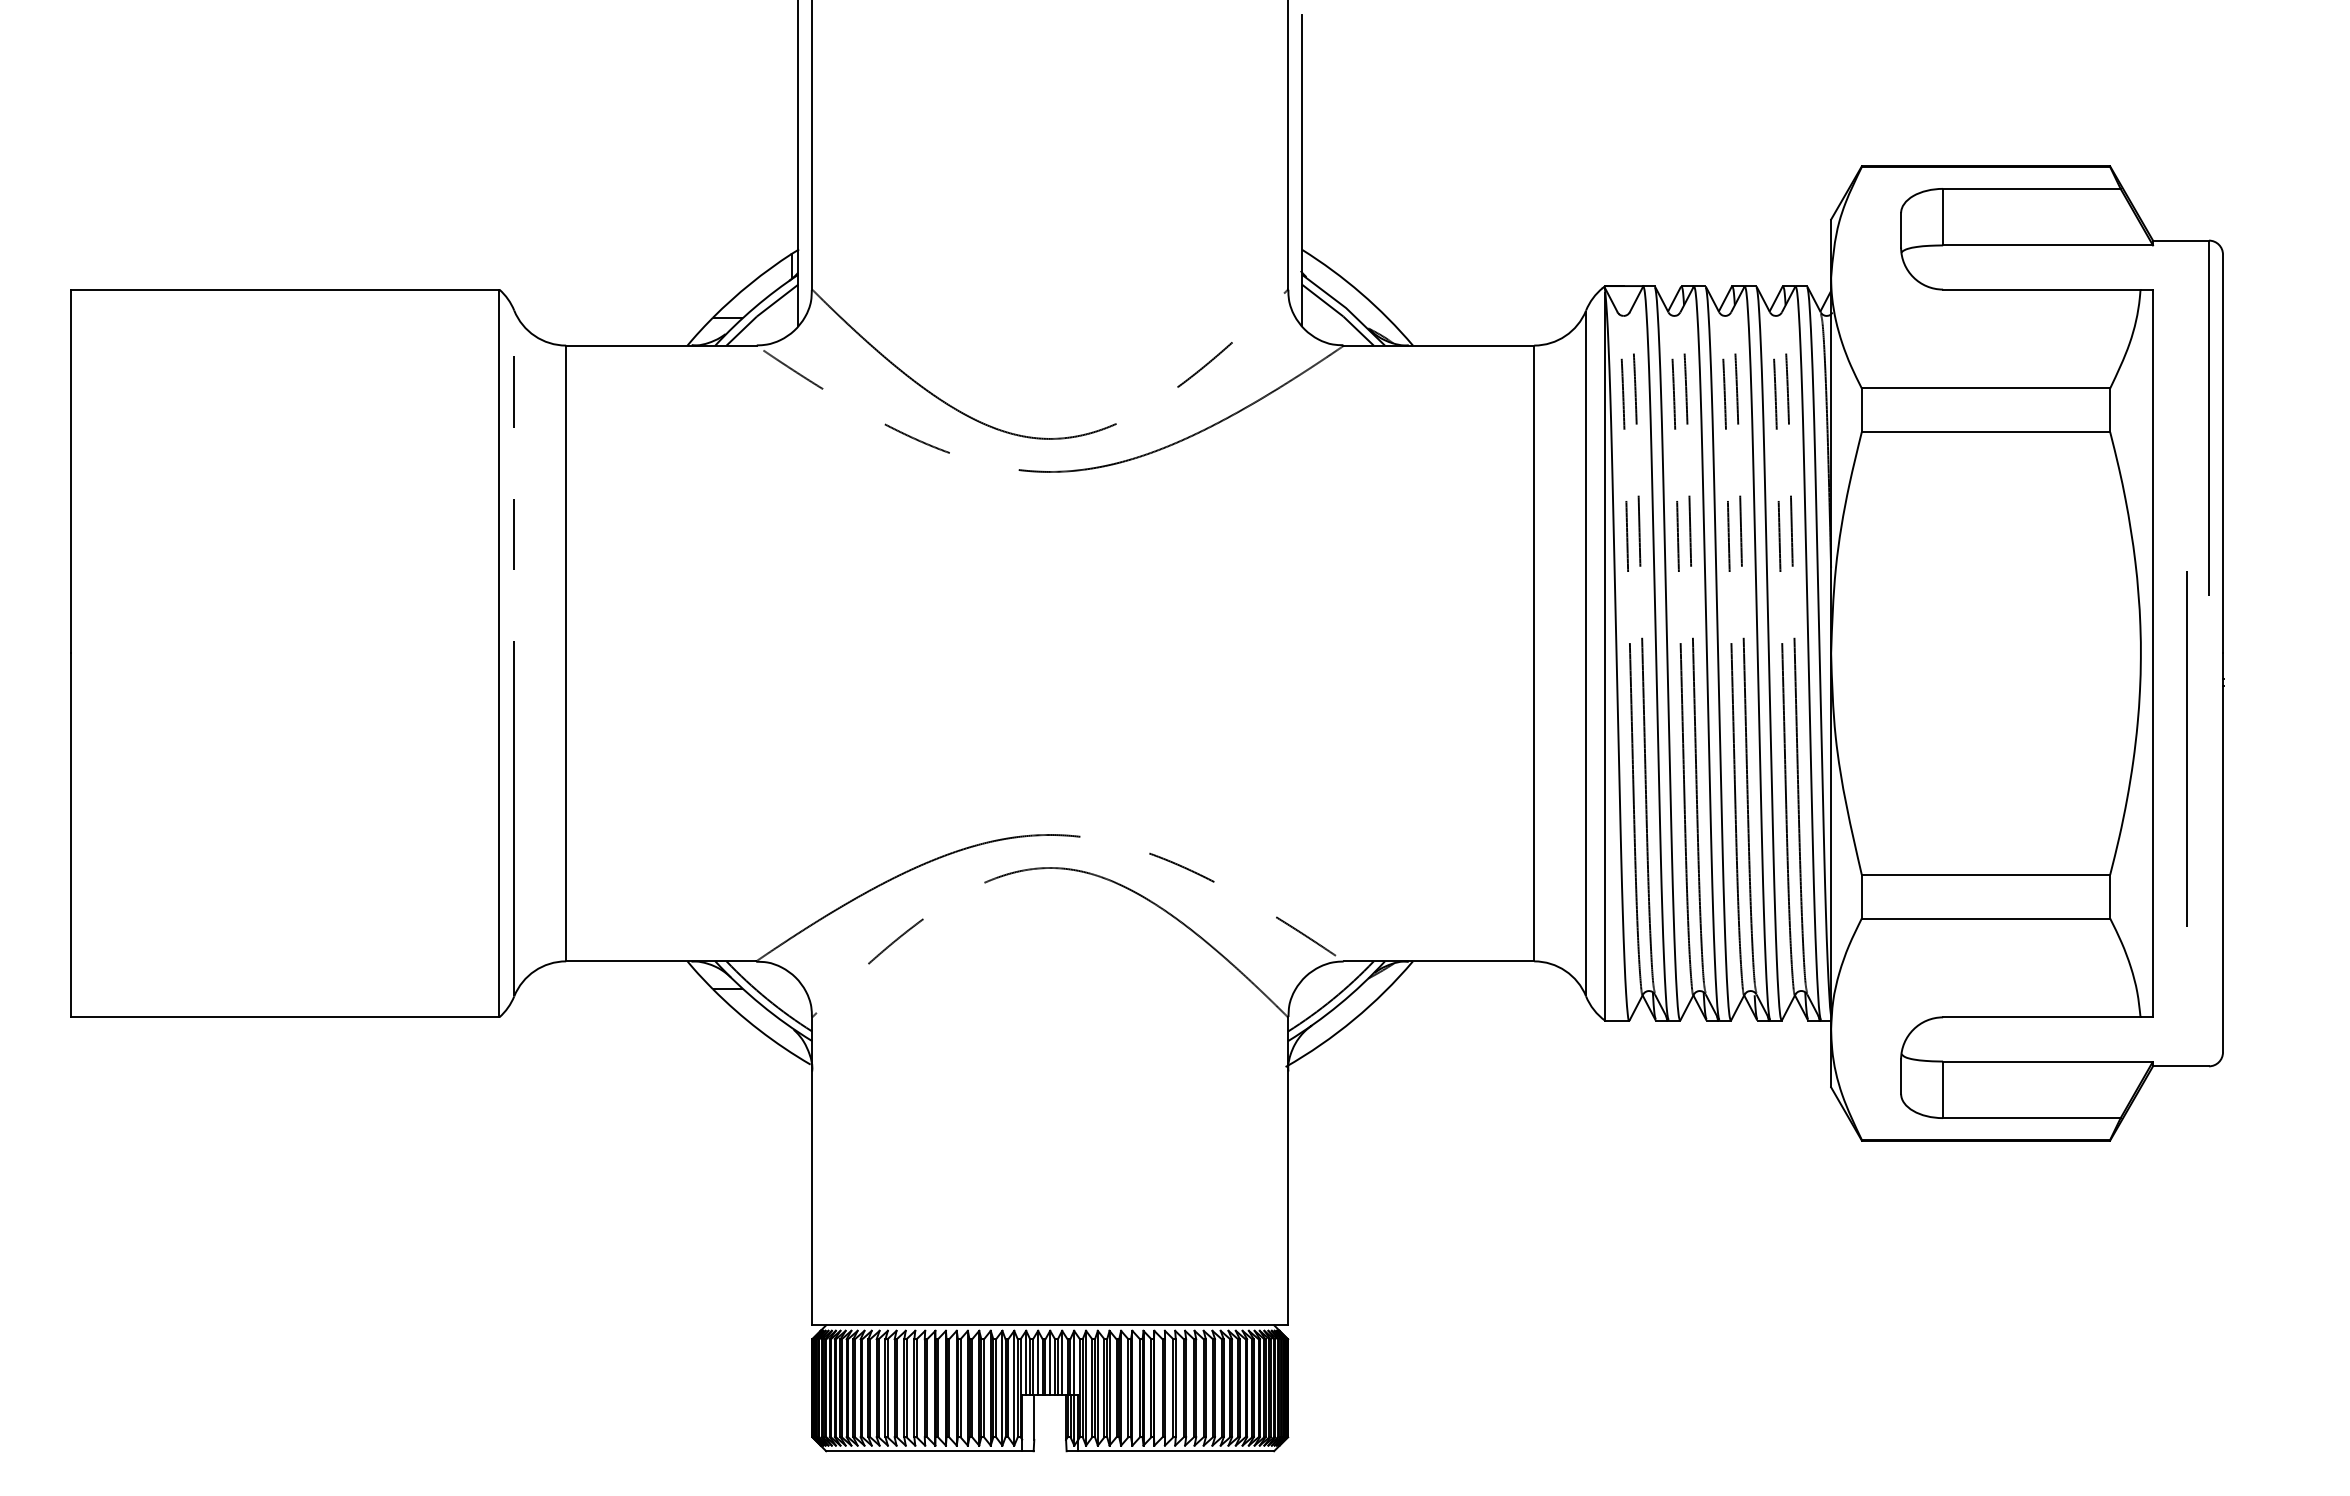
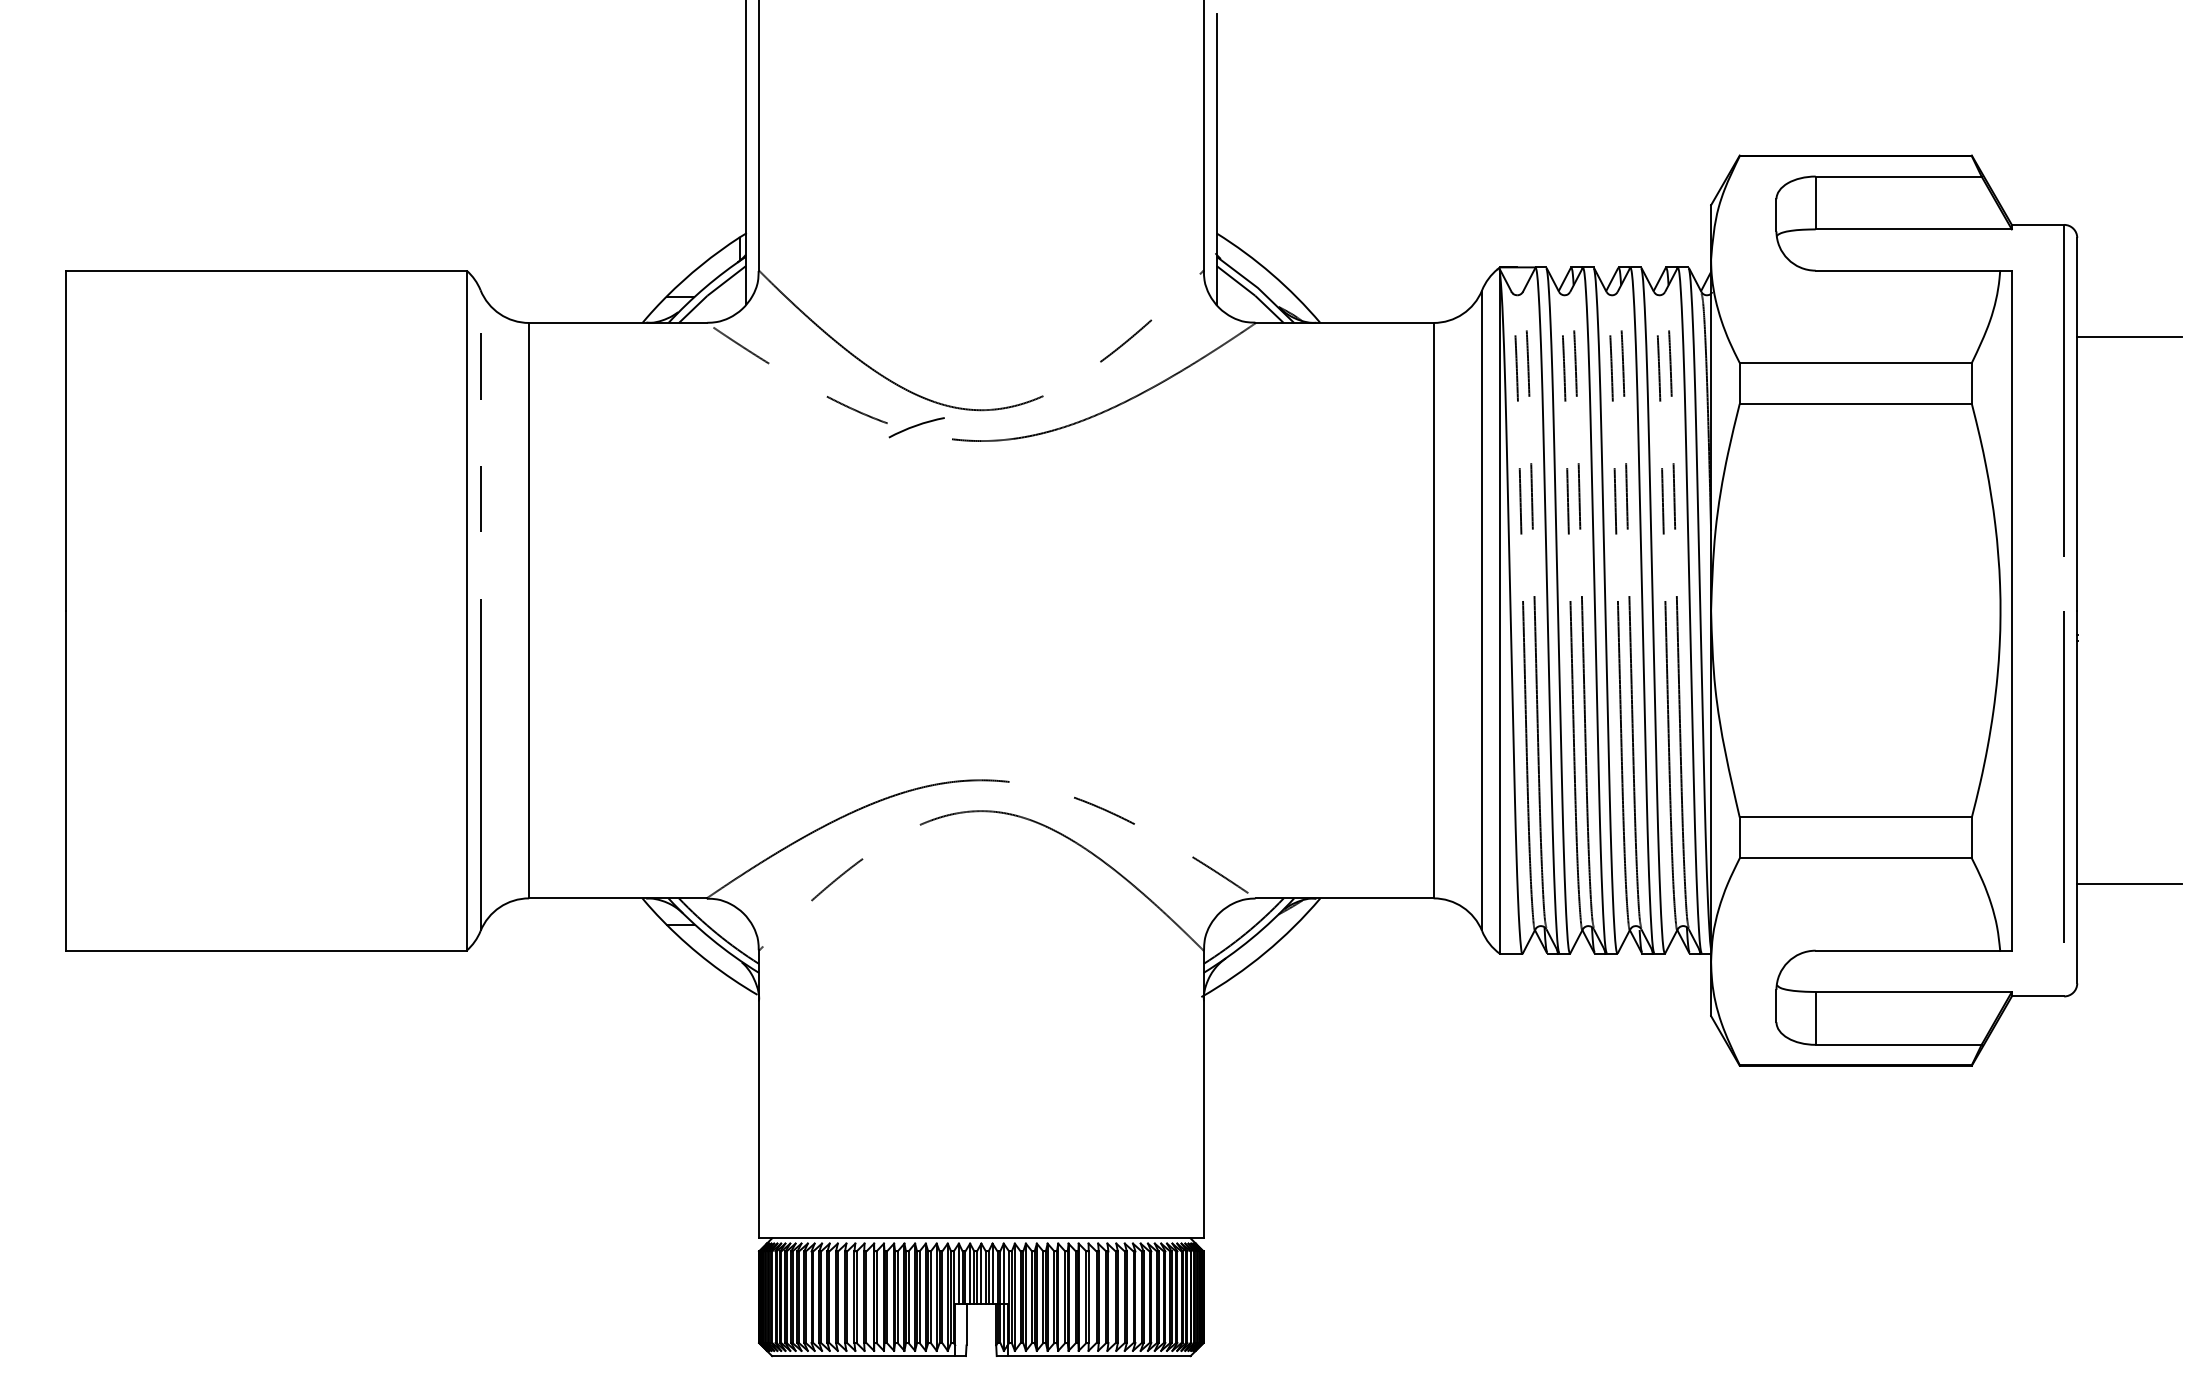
line: (2278, 360) -> (2129, 336), added
arc: (980, 456) -> (916, 426), added
line: (2186, 748) -> (2063, 776), moved
line: (2278, 945) -> (2129, 883), added

